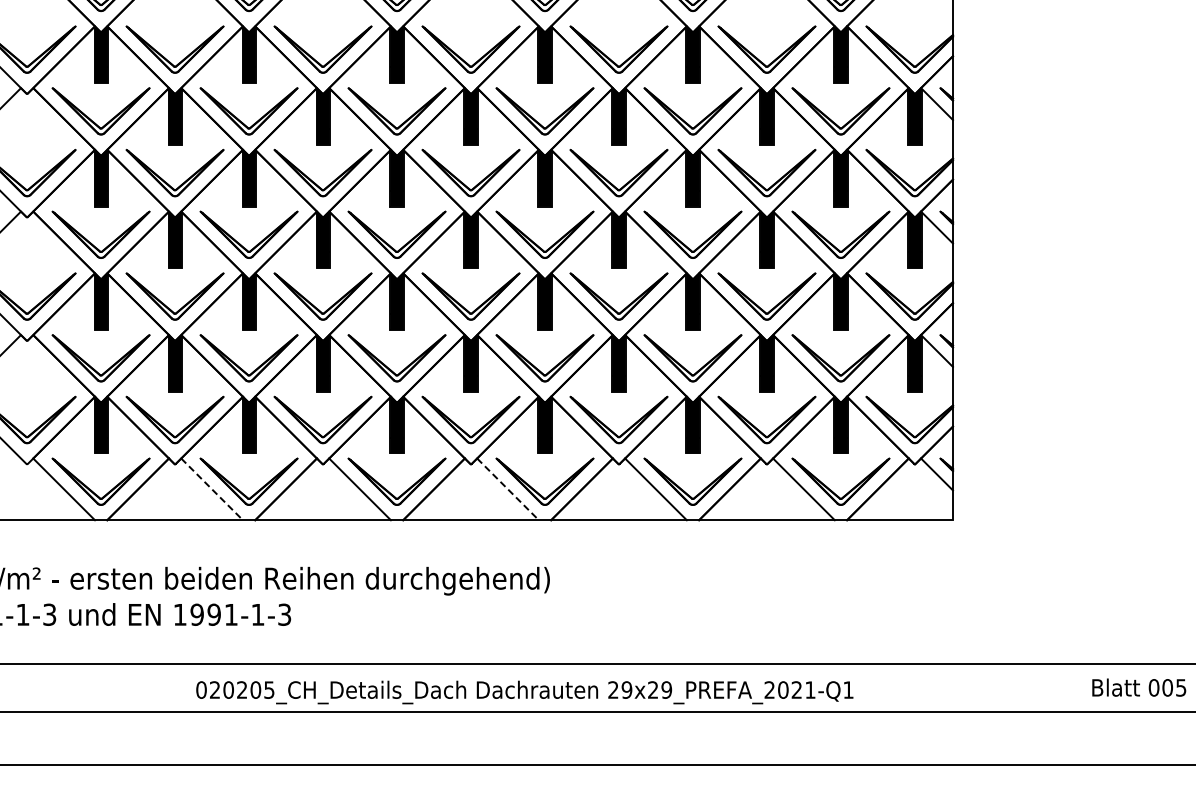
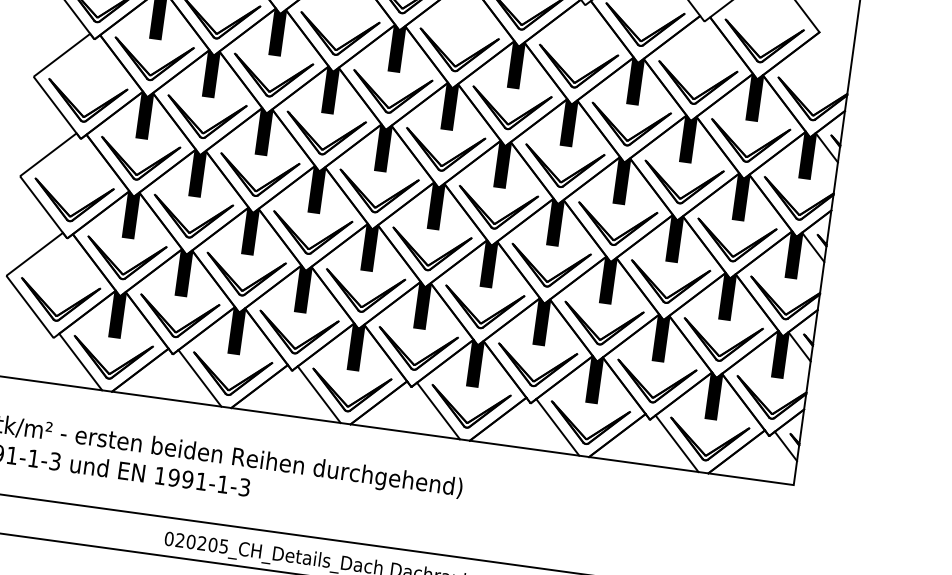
line: (212, 489) -> (200, 378), dashed -> solid
line: (508, 489) -> (438, 411), dashed -> solid

